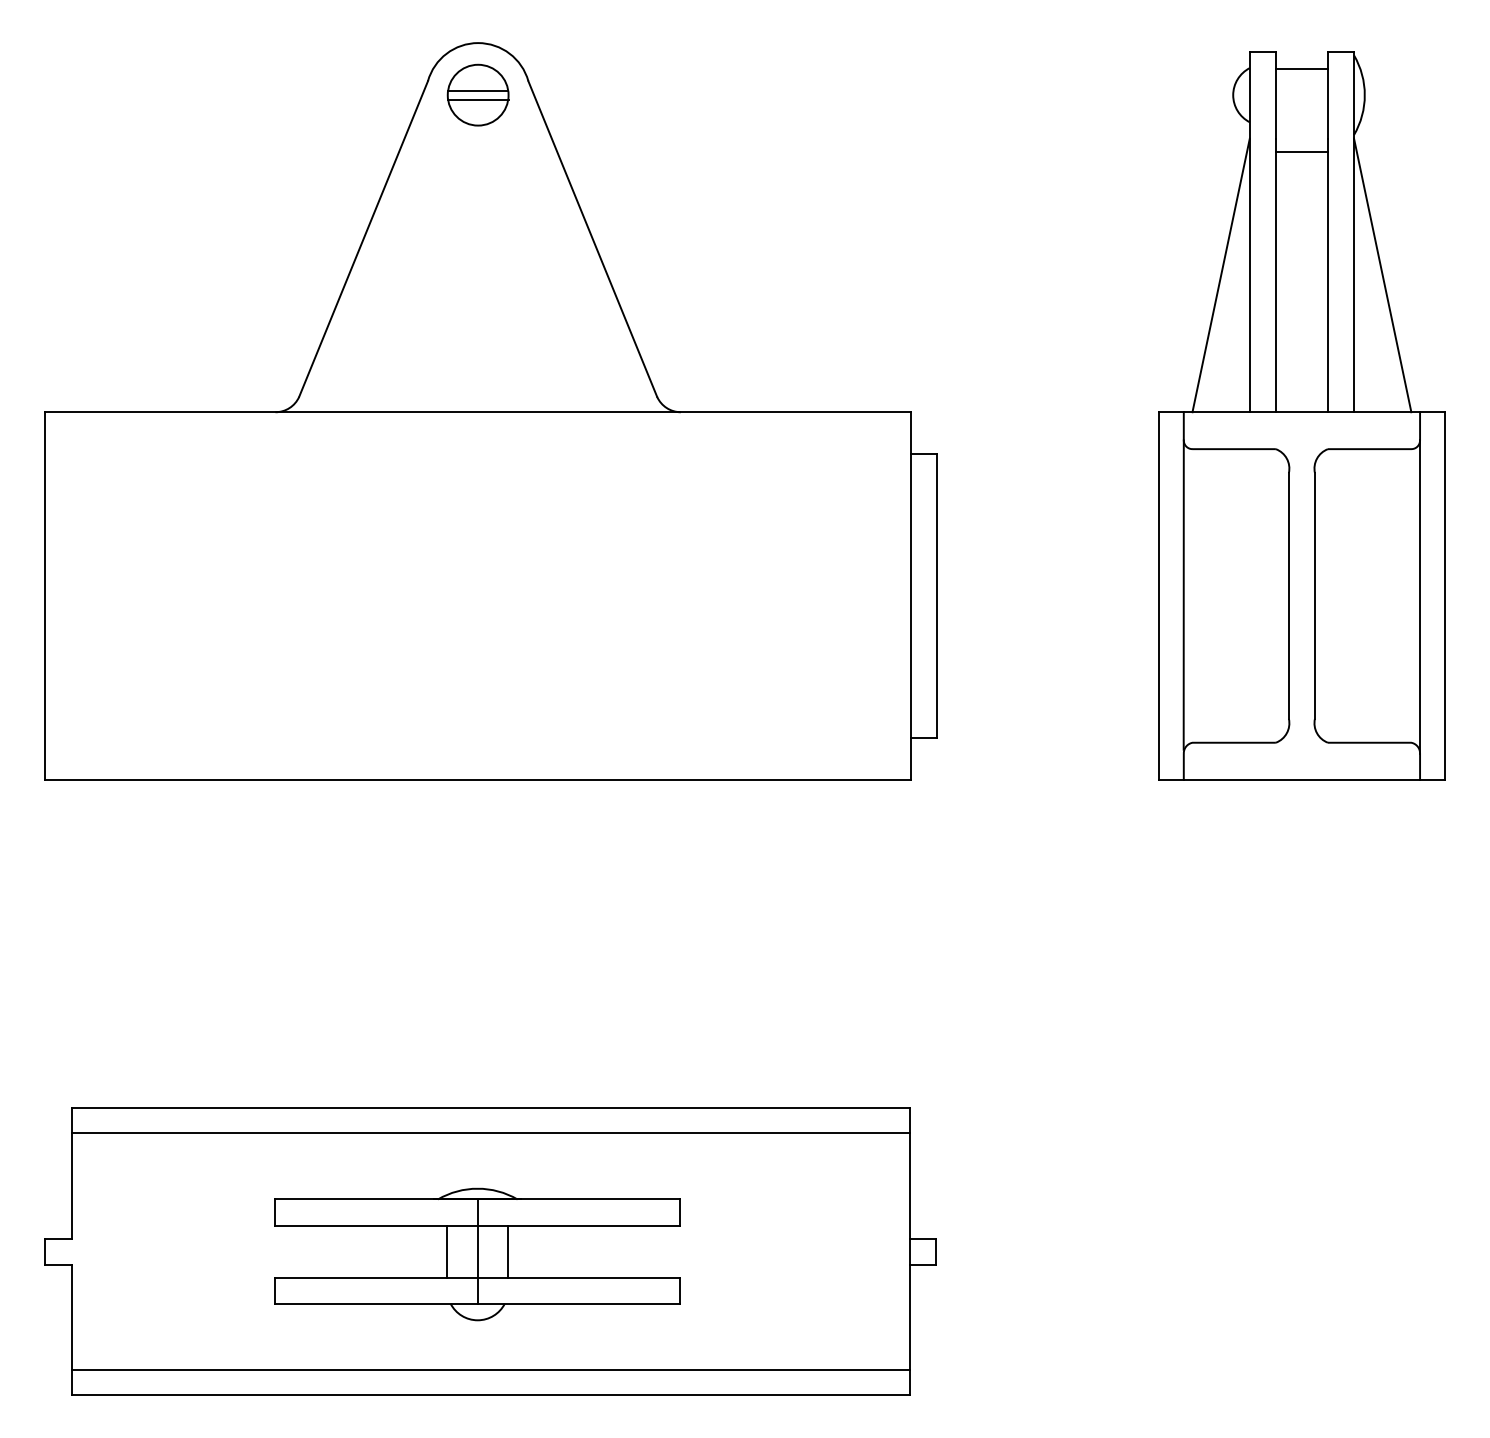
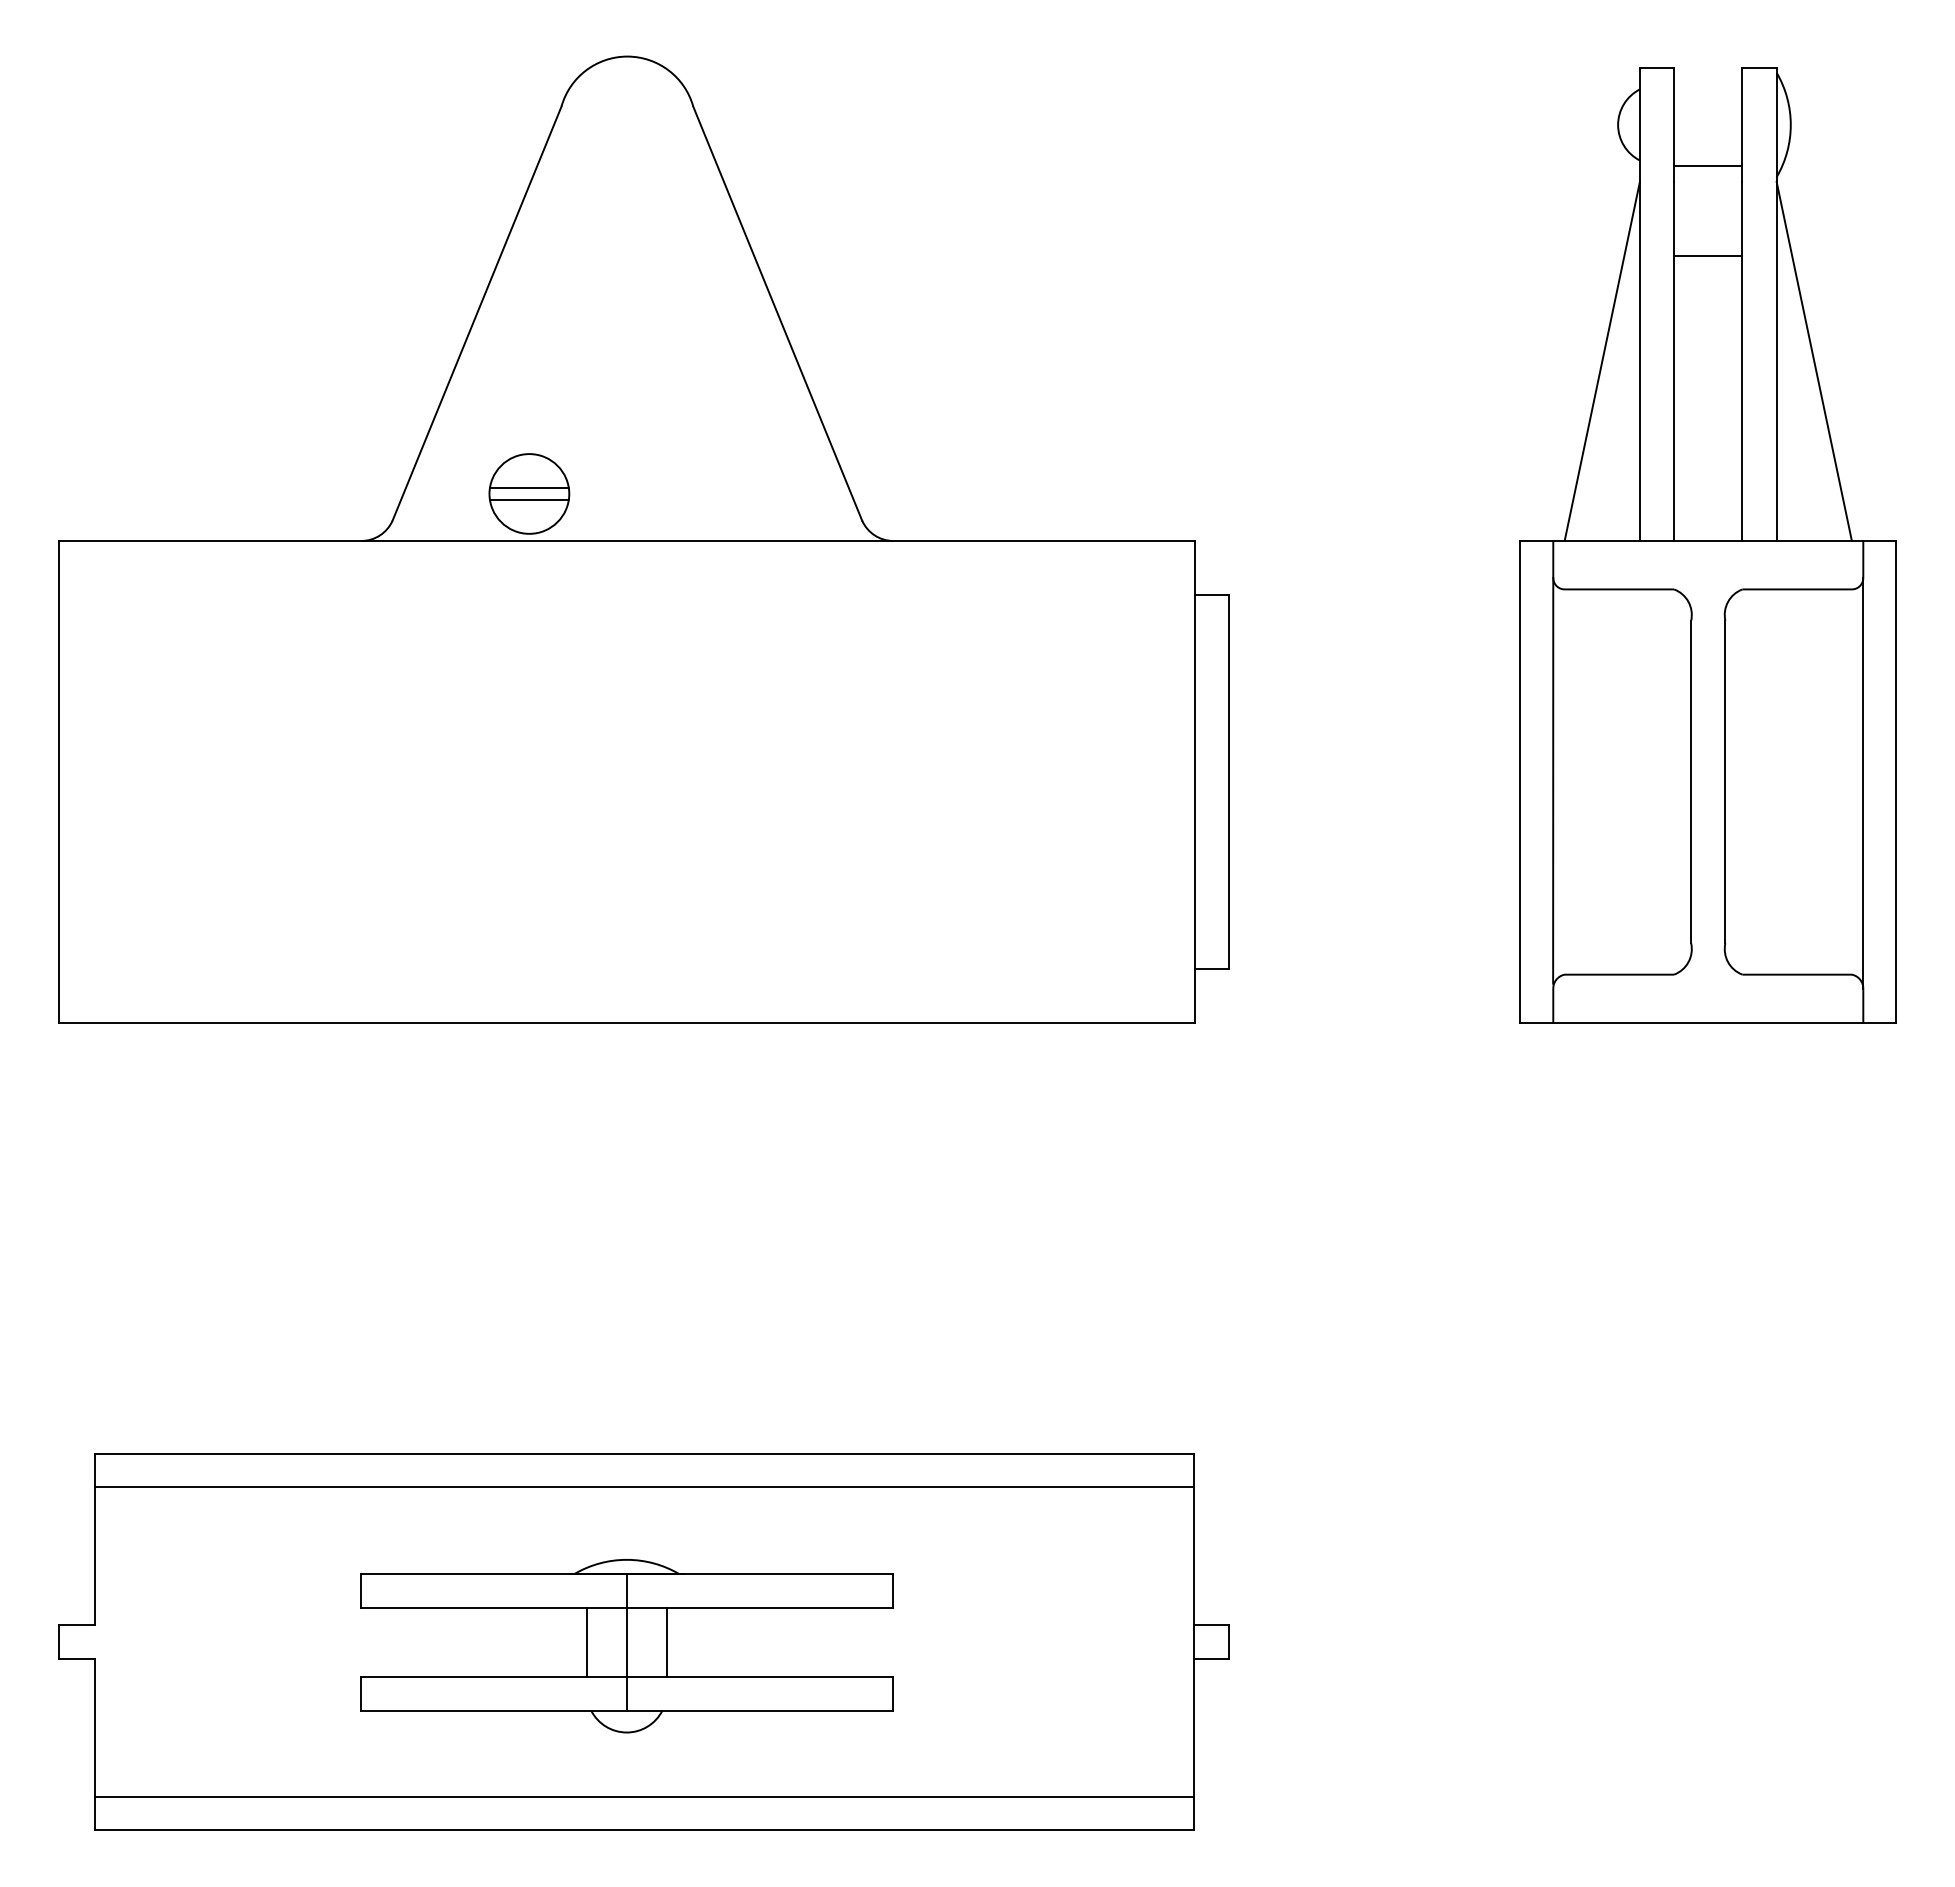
line: (1302, 68) -> (1708, 165), moved
part: (478, 94) -> (529, 493), moved
line: (1302, 151) -> (1708, 256), moved

